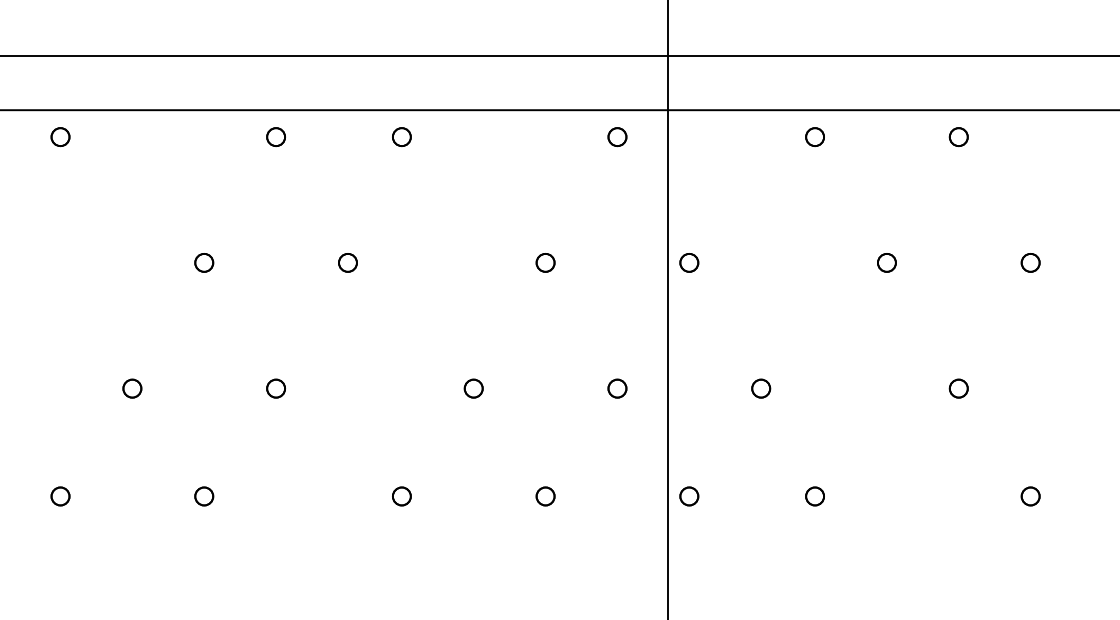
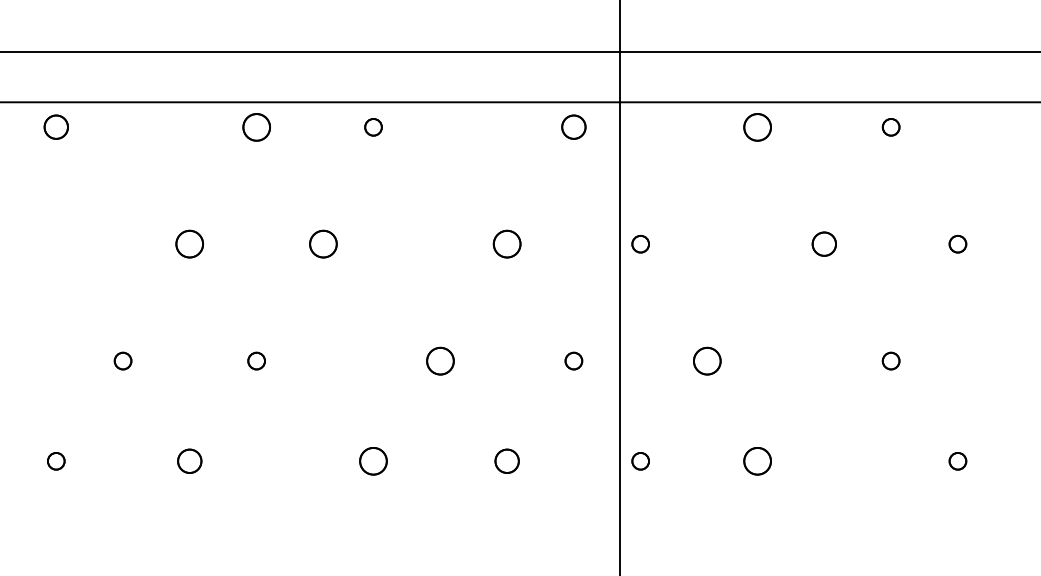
part: (275, 136) -> (256, 126), size x1.6
part: (814, 136) -> (757, 126), size x1.6
part: (60, 137) -> (56, 127), size x1.4
part: (617, 137) -> (573, 127), size x1.4
part: (204, 262) -> (190, 243), size x1.6
part: (347, 262) -> (323, 243), size x1.6
part: (545, 262) -> (507, 243), size x1.6
part: (886, 262) -> (823, 243), size x1.4
part: (473, 388) -> (440, 360), size x1.6
part: (761, 388) -> (707, 360), size x1.6
part: (204, 496) -> (190, 461), size x1.4
part: (401, 496) -> (373, 461), size x1.6
part: (545, 496) -> (507, 461), size x1.4
part: (814, 496) -> (757, 461), size x1.6

